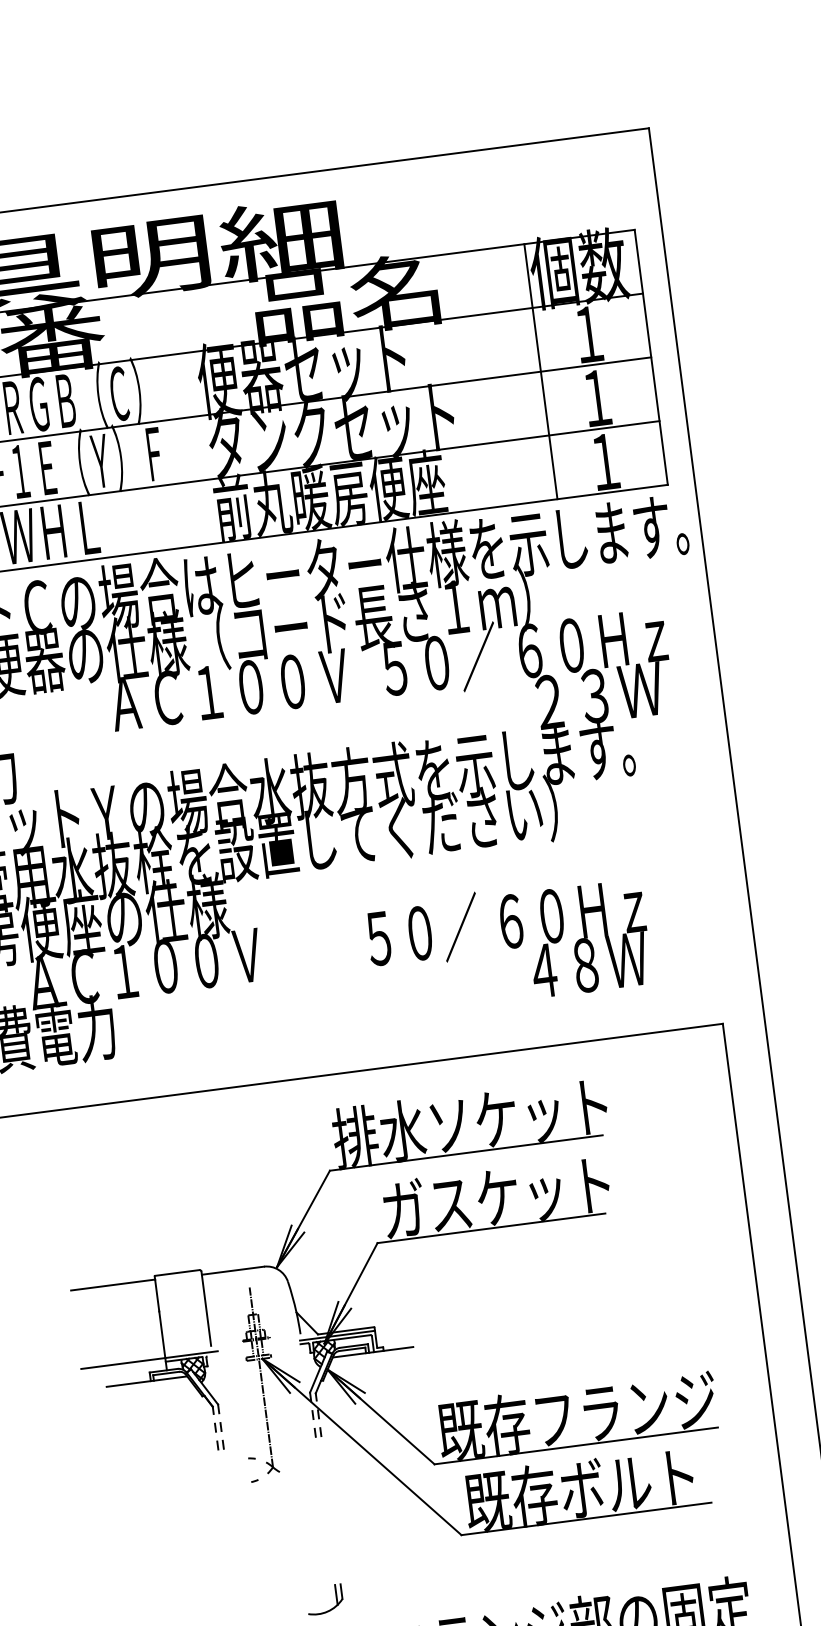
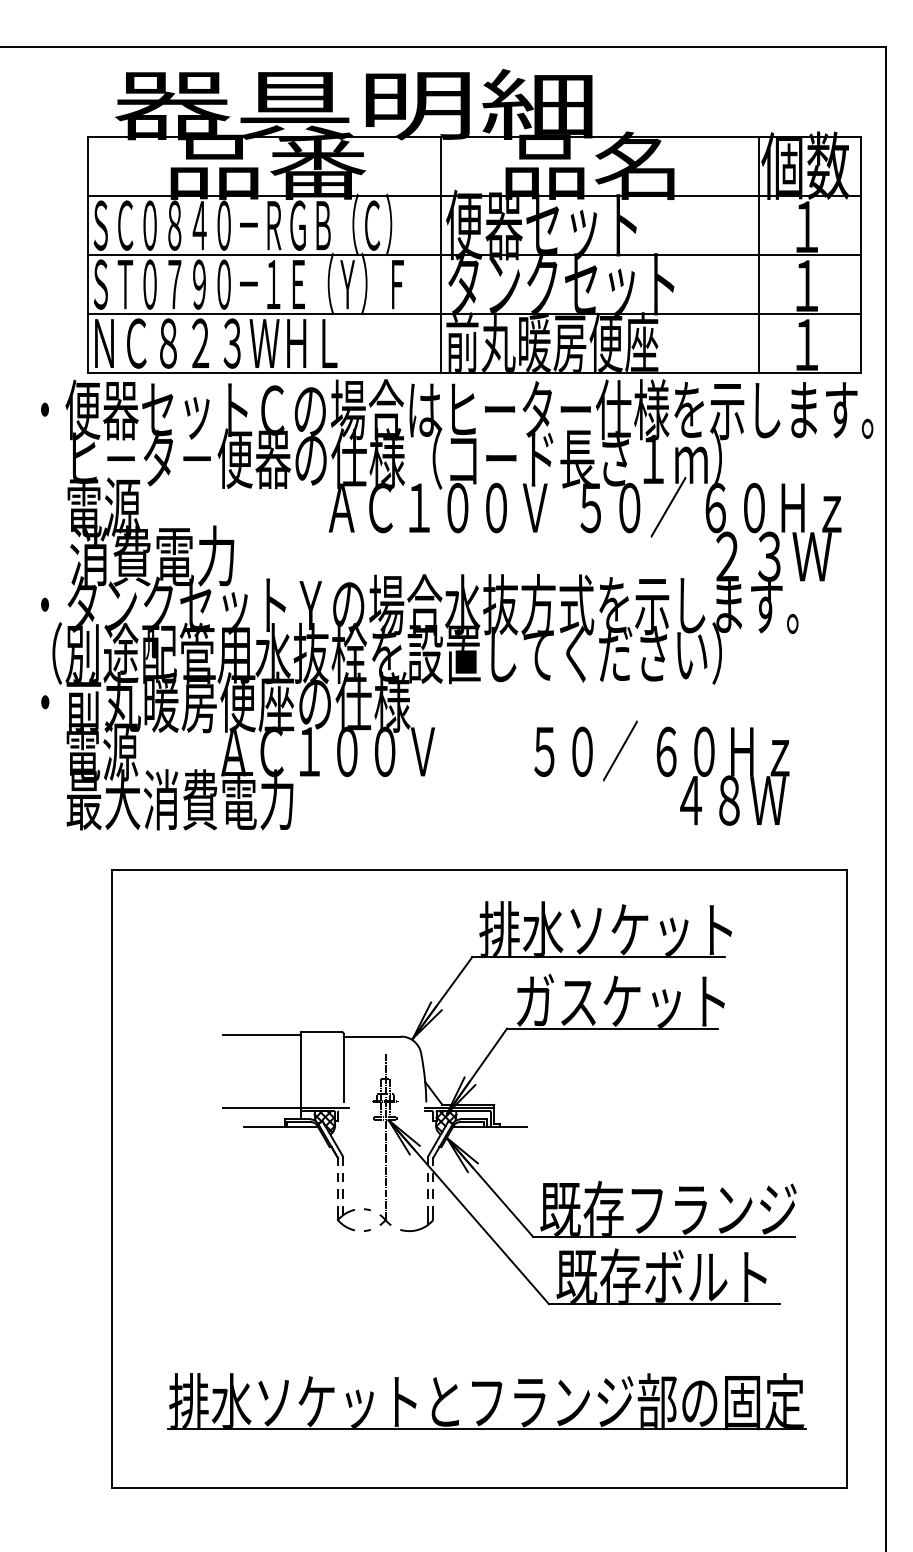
line: (198, 416) -> (441, 255), added
part: (229, 1471) -> (345, 1218), added
part: (327, 1610) -> (418, 1228), moved

